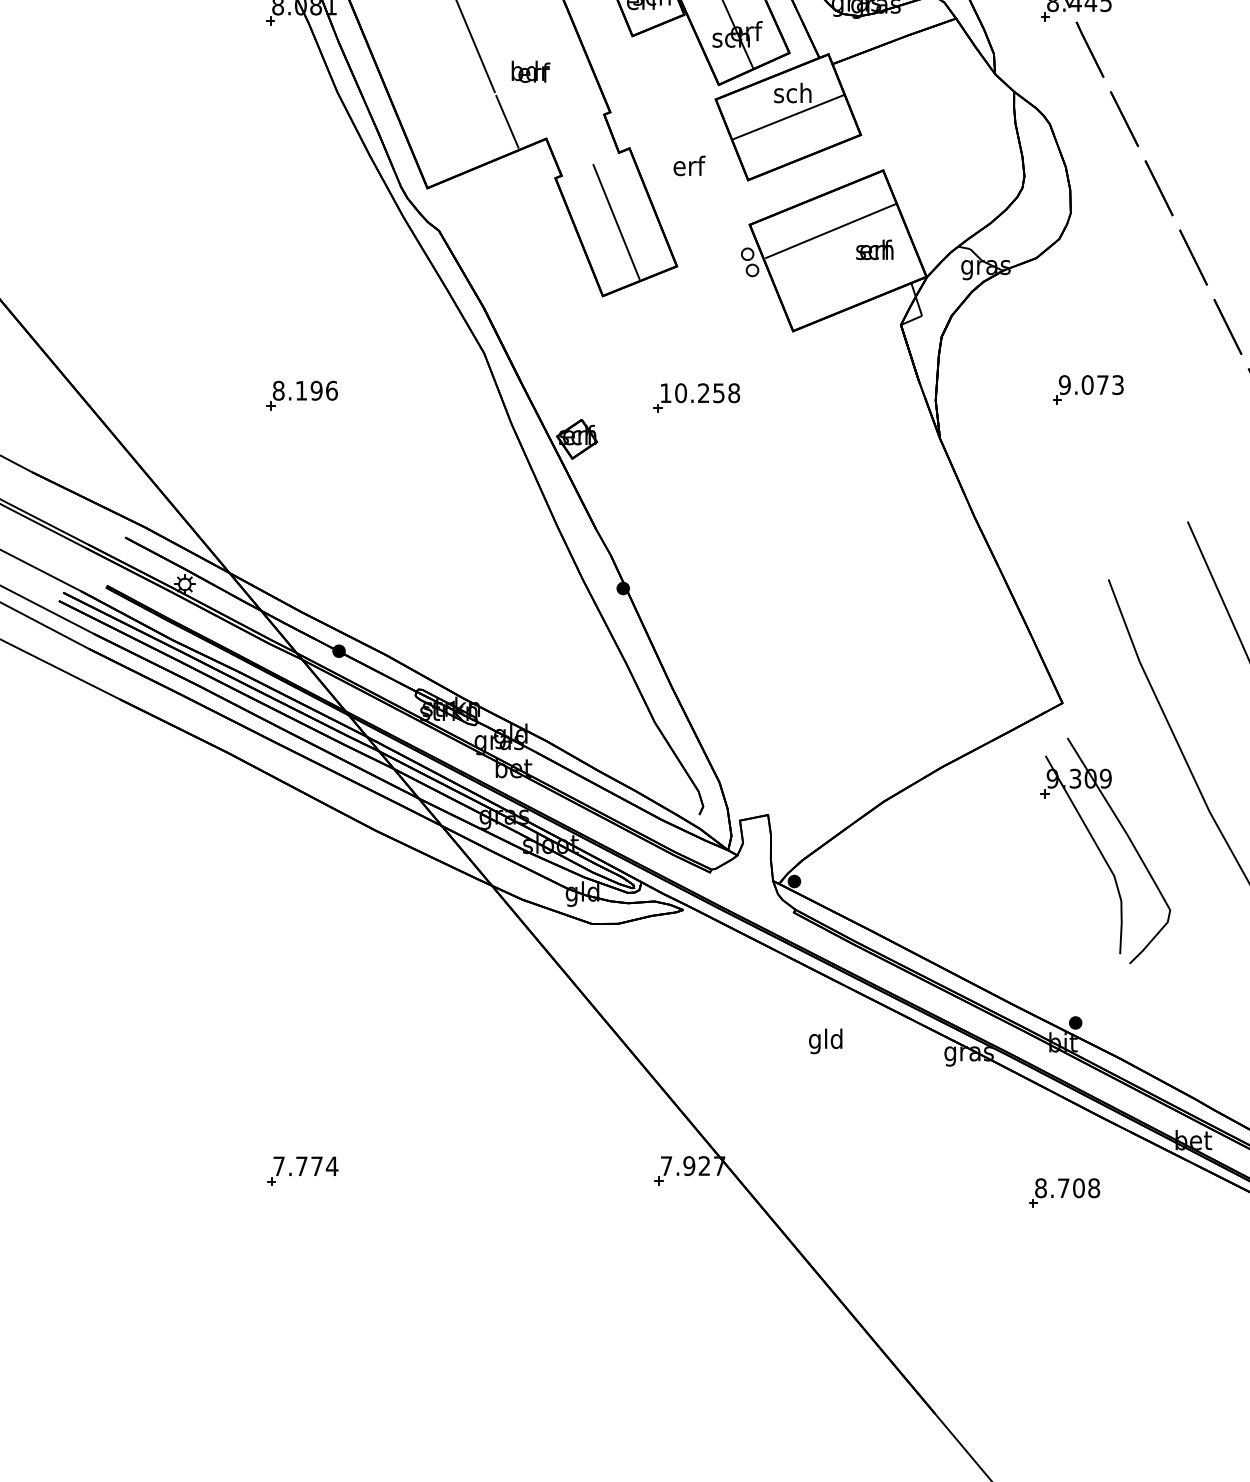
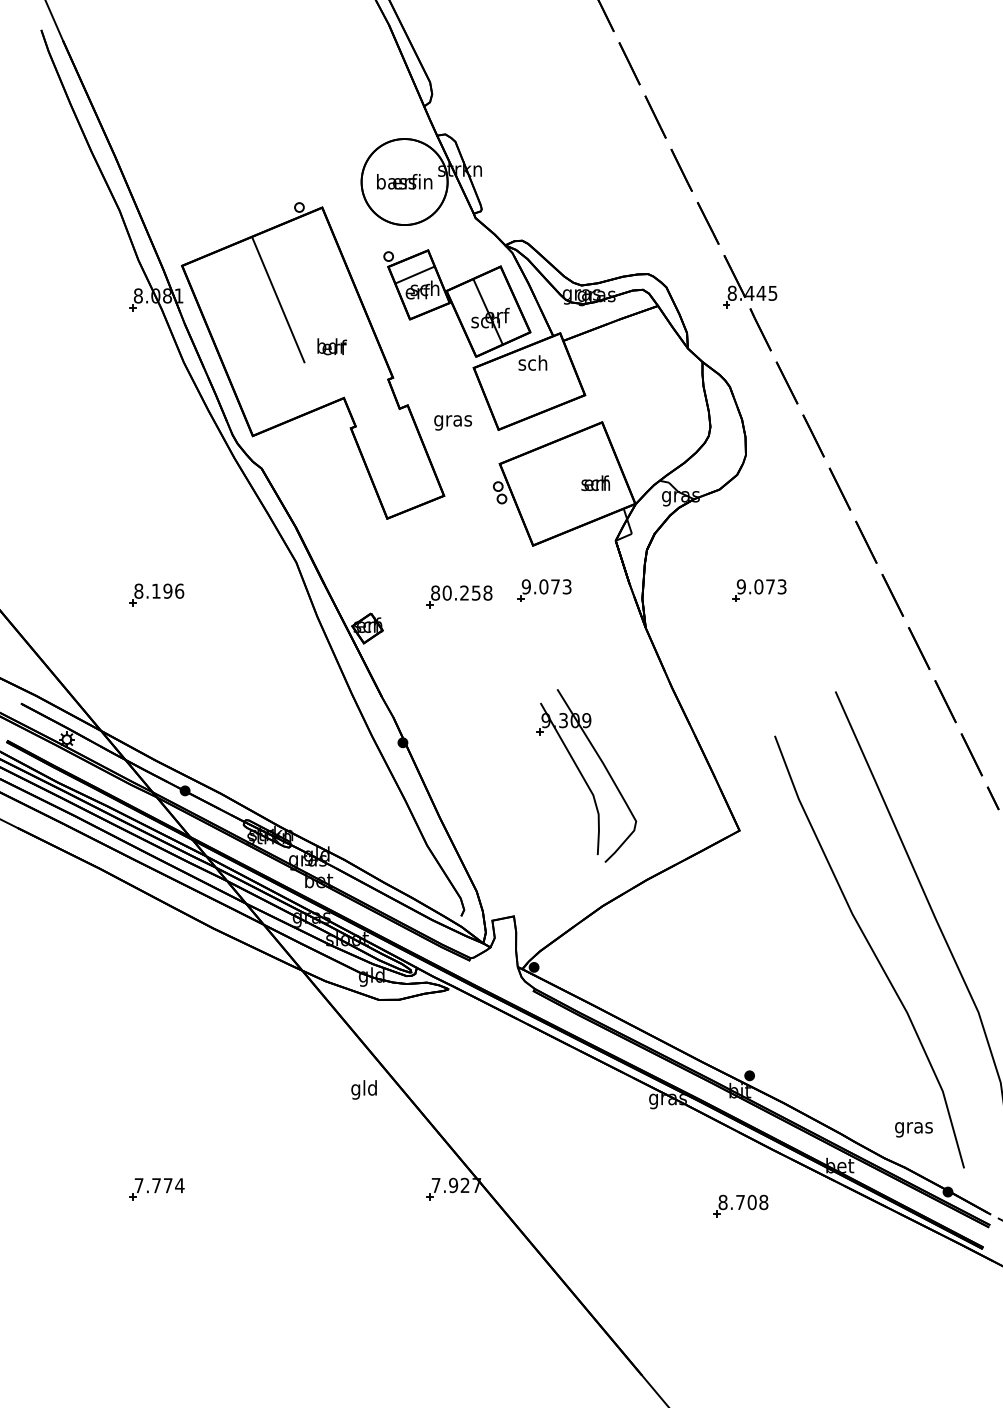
line: (788, 117) -> (529, 381), removed
line: (506, 121) -> (313, 384), removed
text: (689, 168) -> (453, 420), erf -> gras
line: (616, 221) -> (397, 461), removed
line: (830, 230) -> (561, 468), removed
part: (807, 389) -> (544, 590), added
text: (665, 392) -> (435, 592), 10.258 -> 80.258
part: (1105, 850) -> (586, 775), moved
text: (824, 1040) -> (363, 1089), moved

